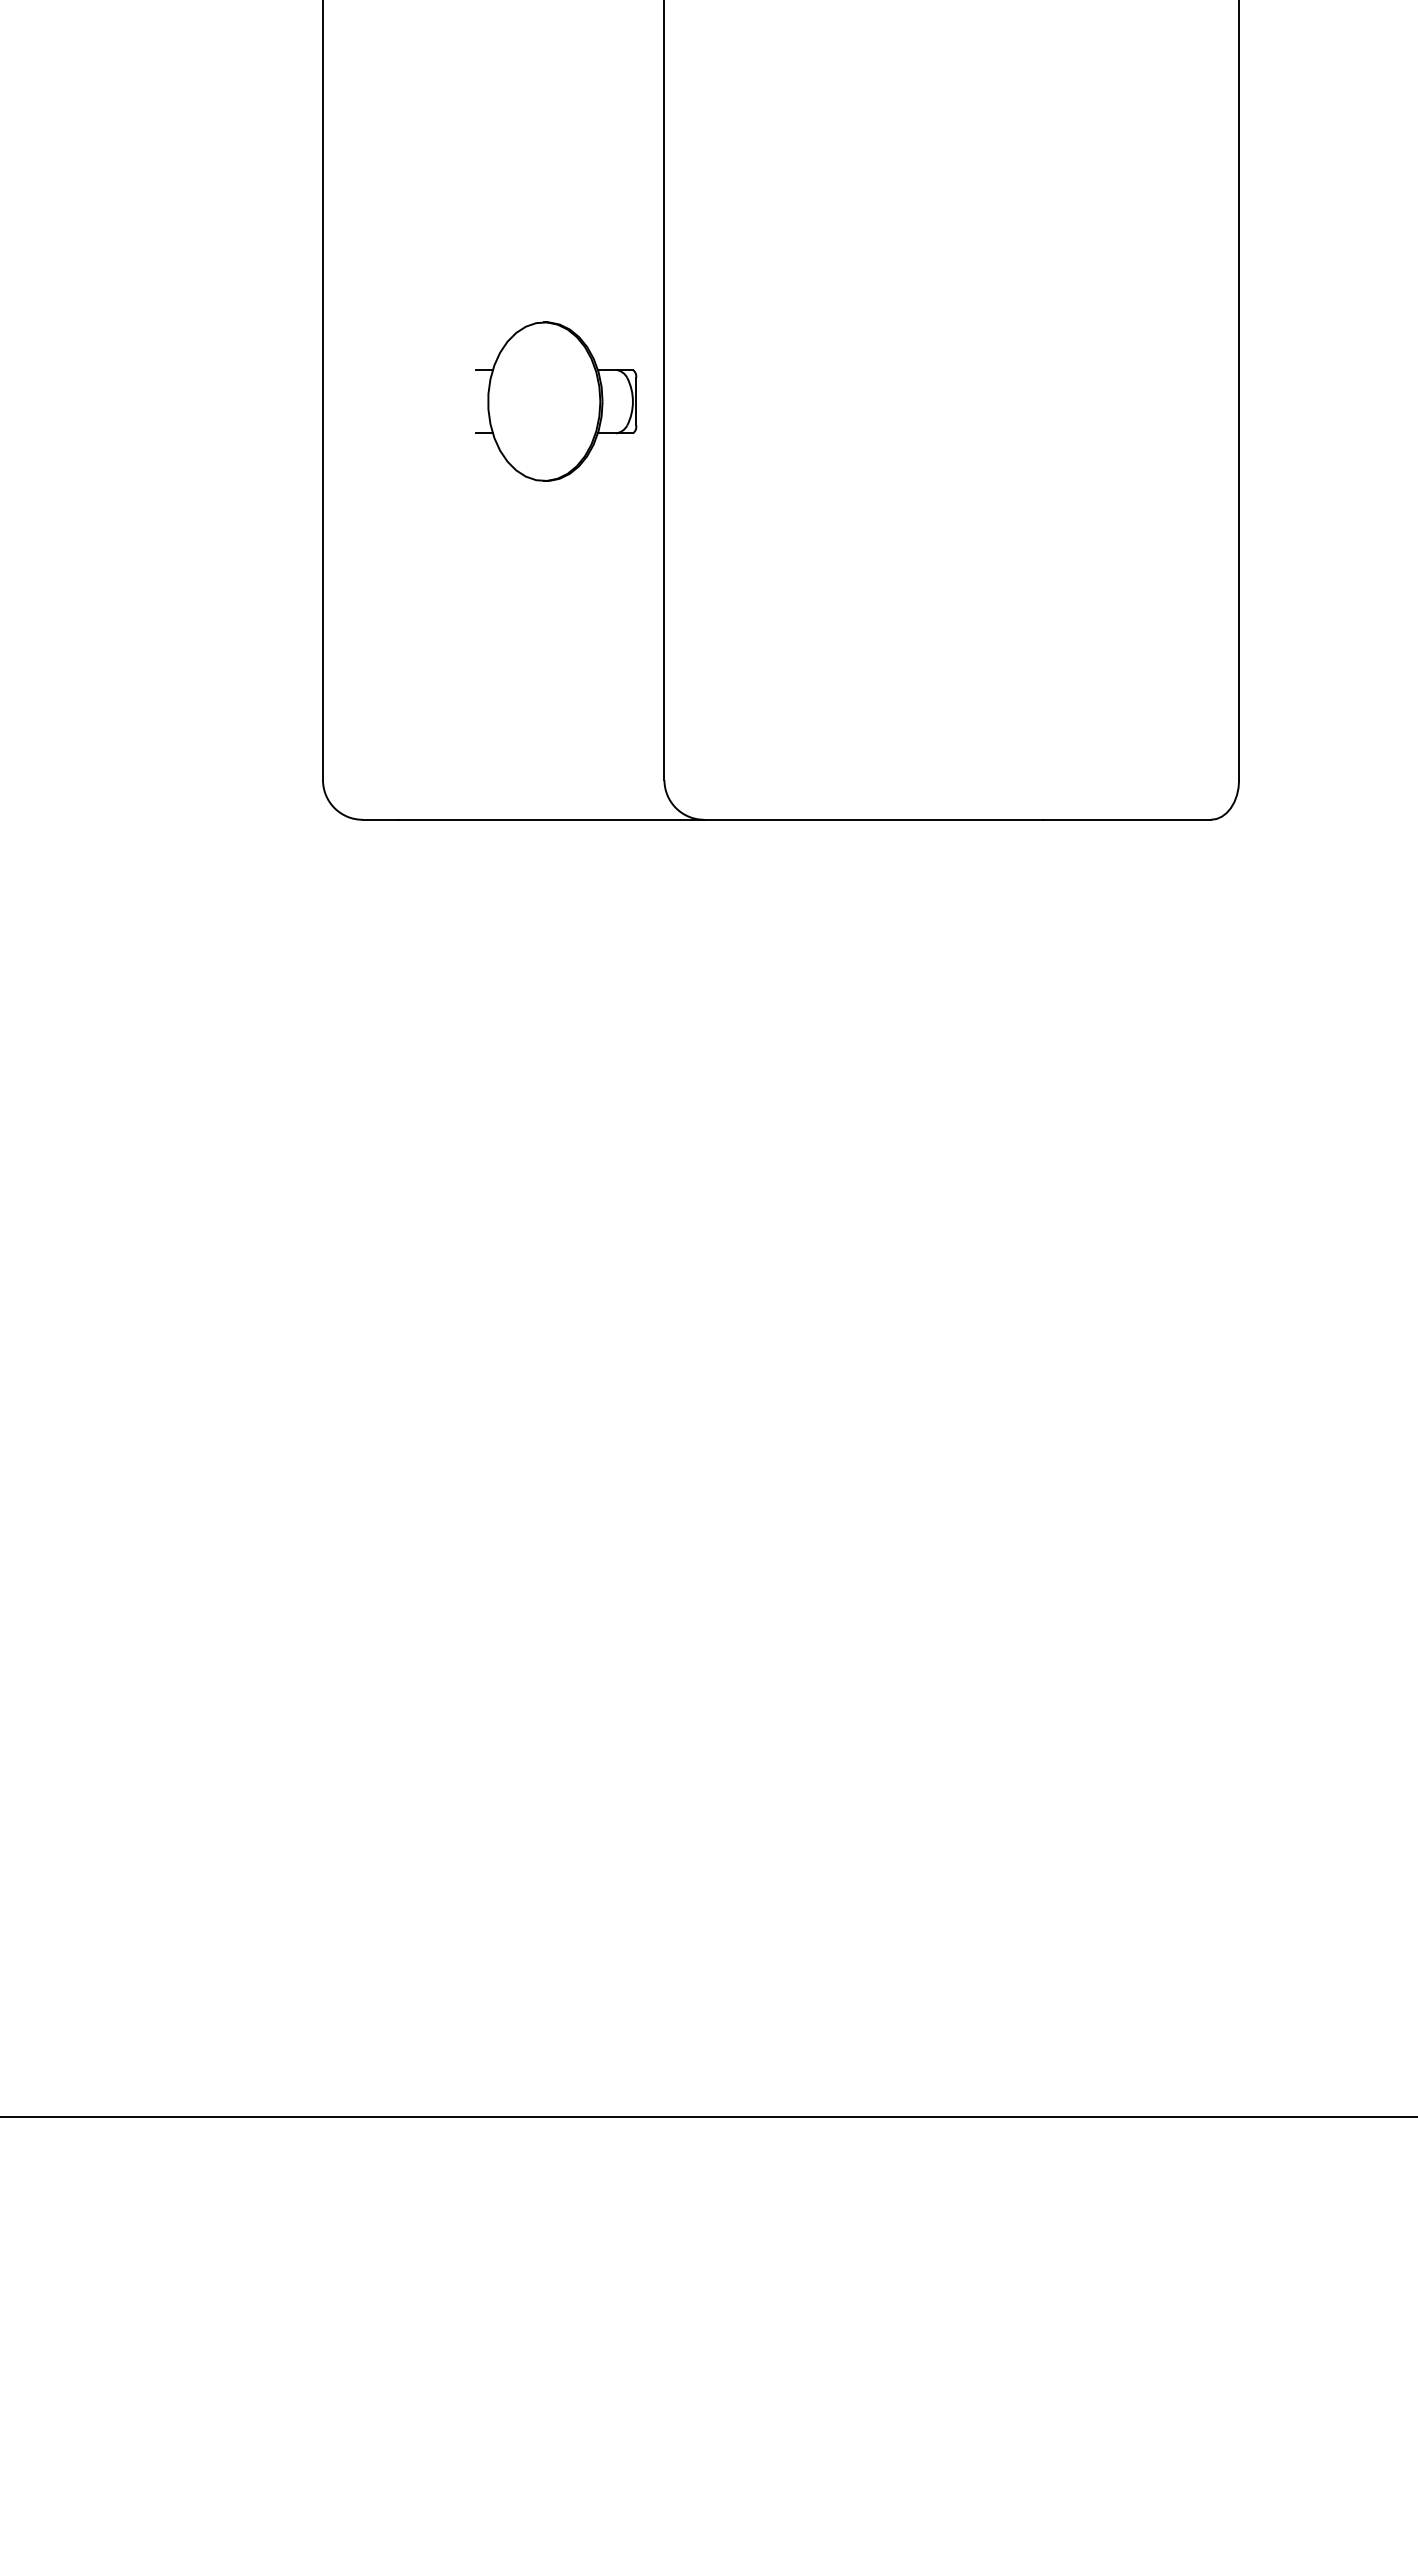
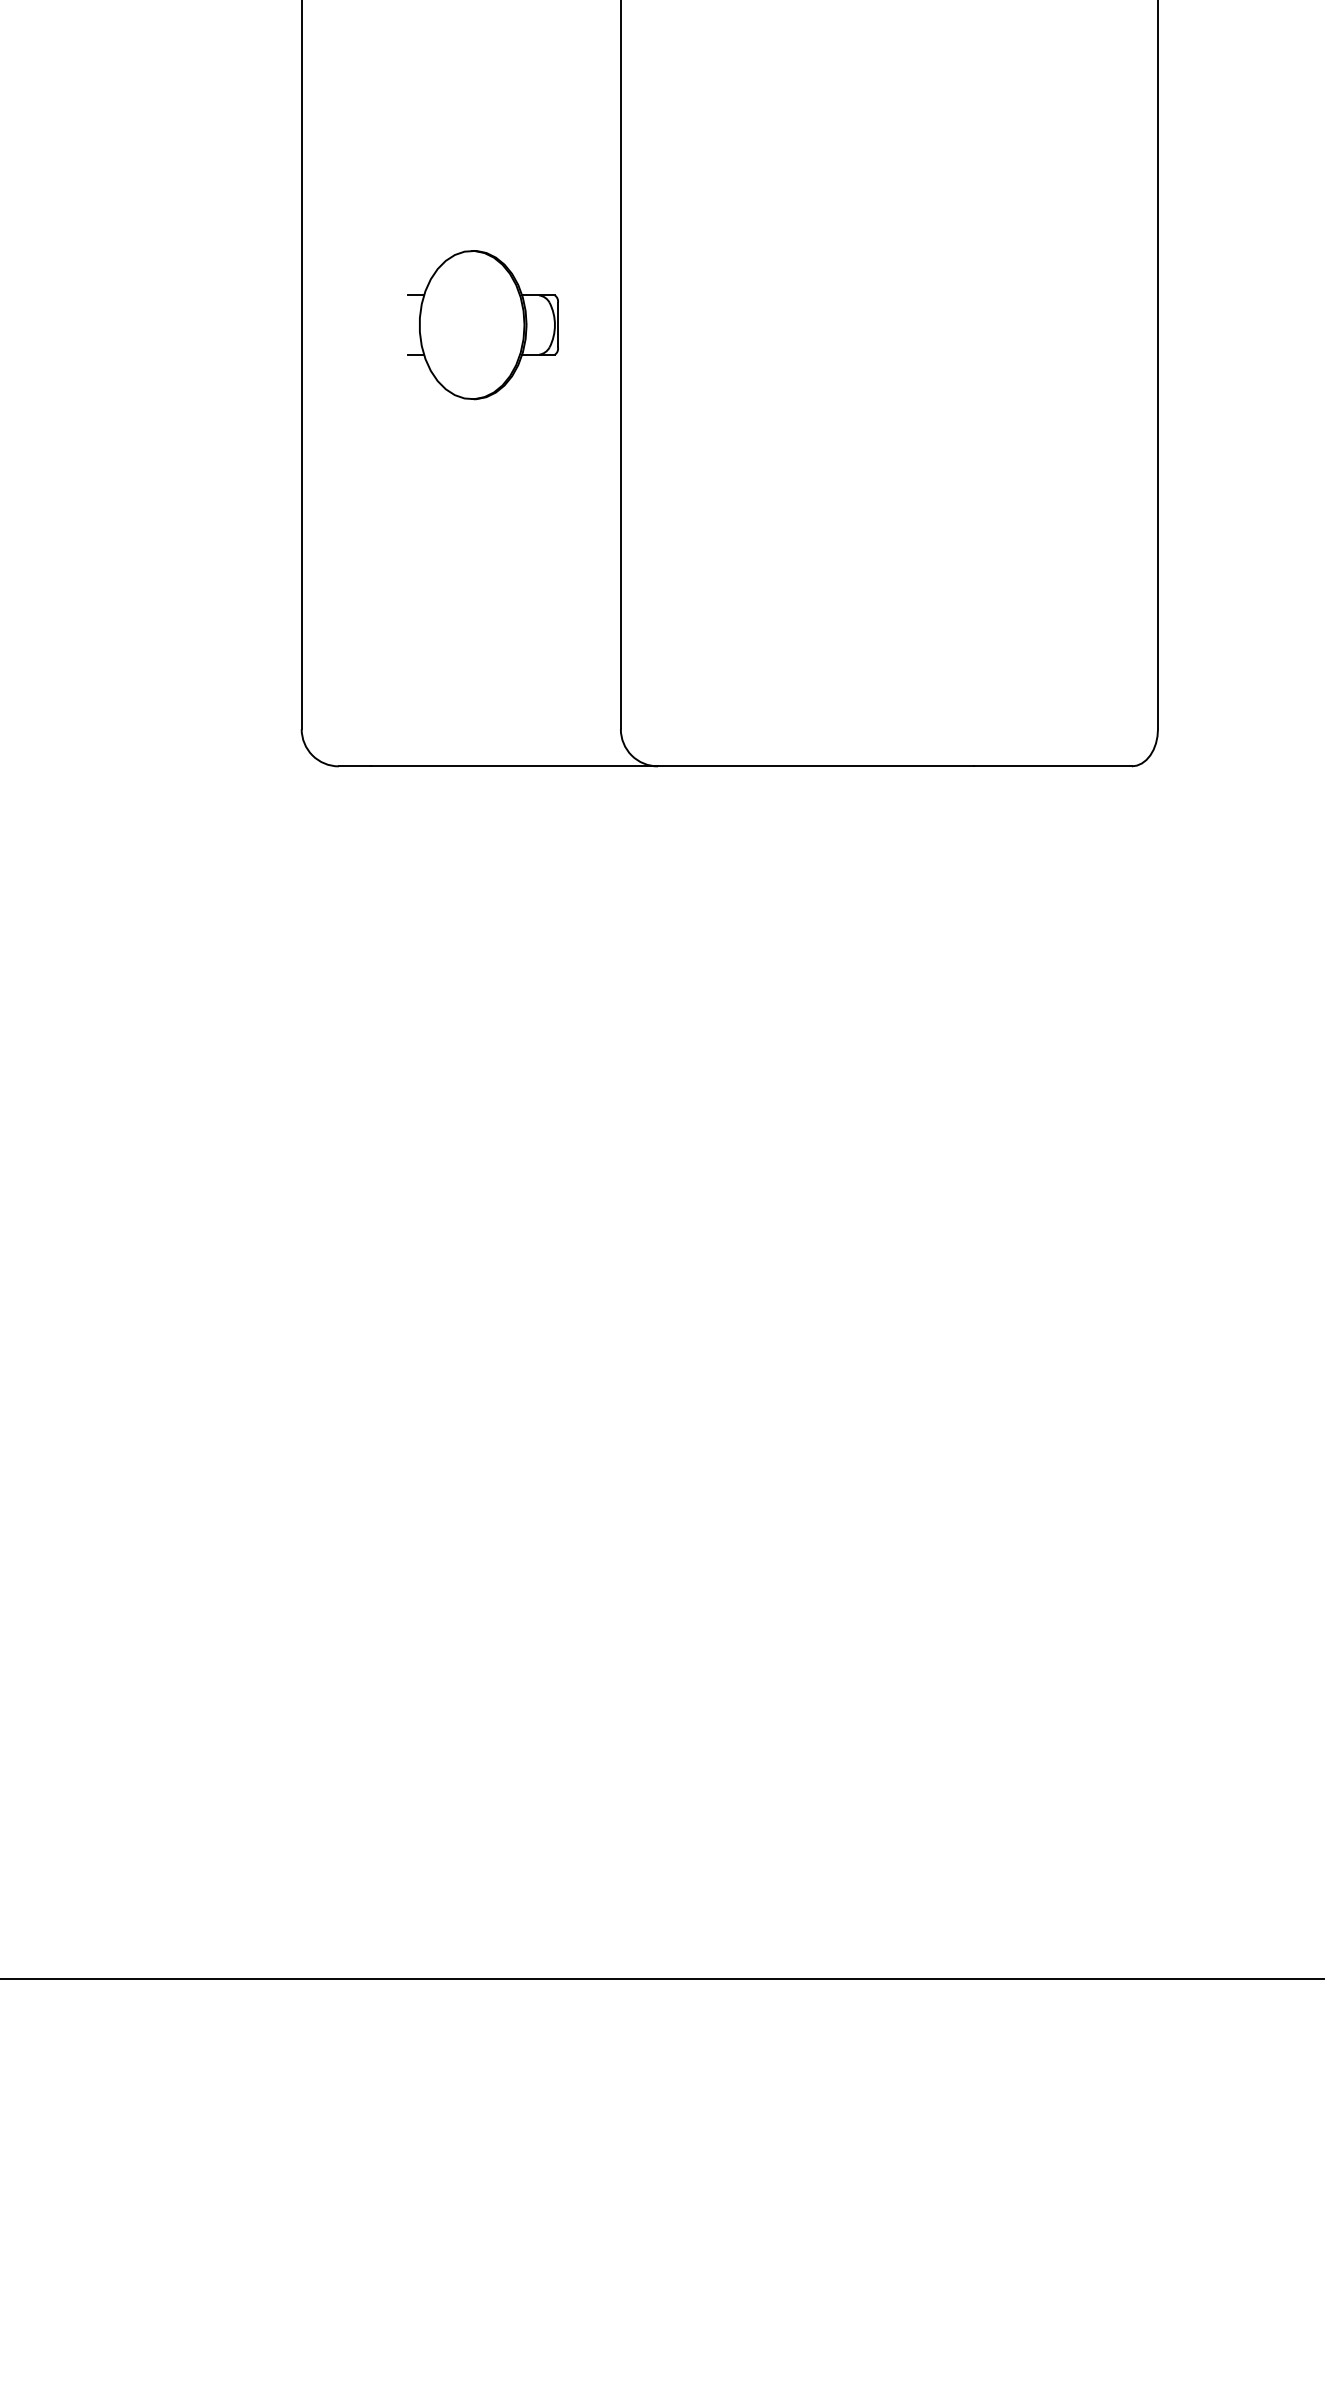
part: (556, 401) -> (483, 324), moved

